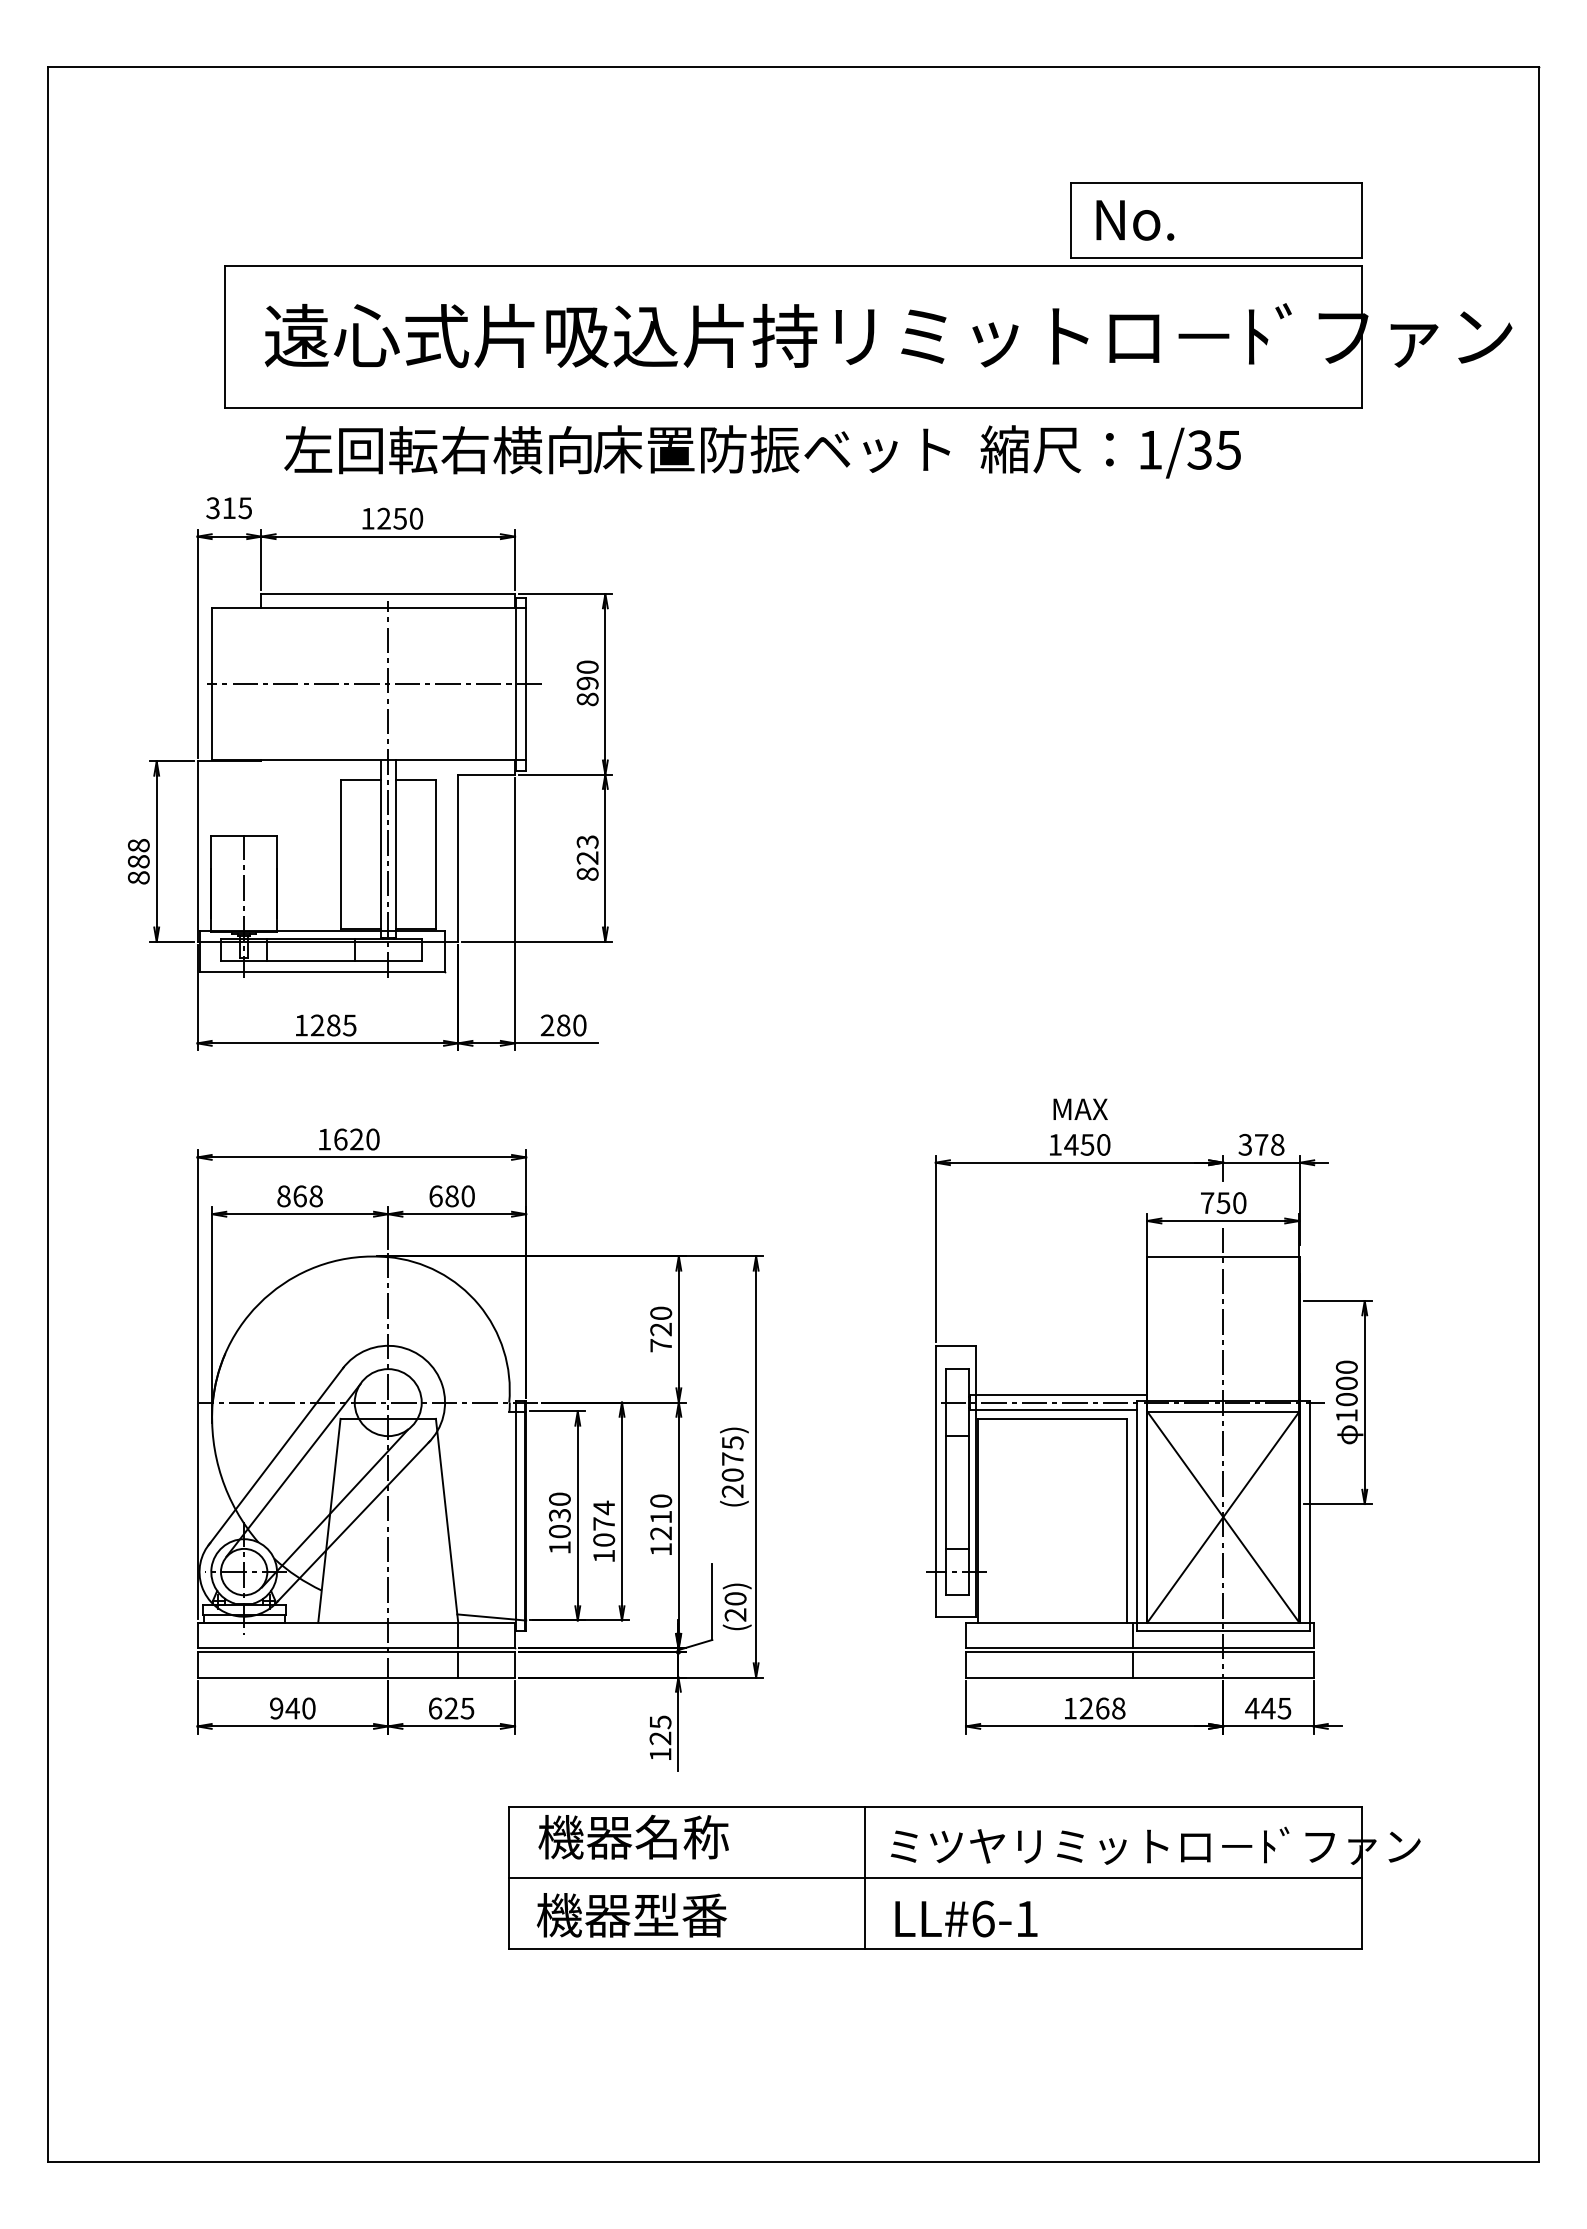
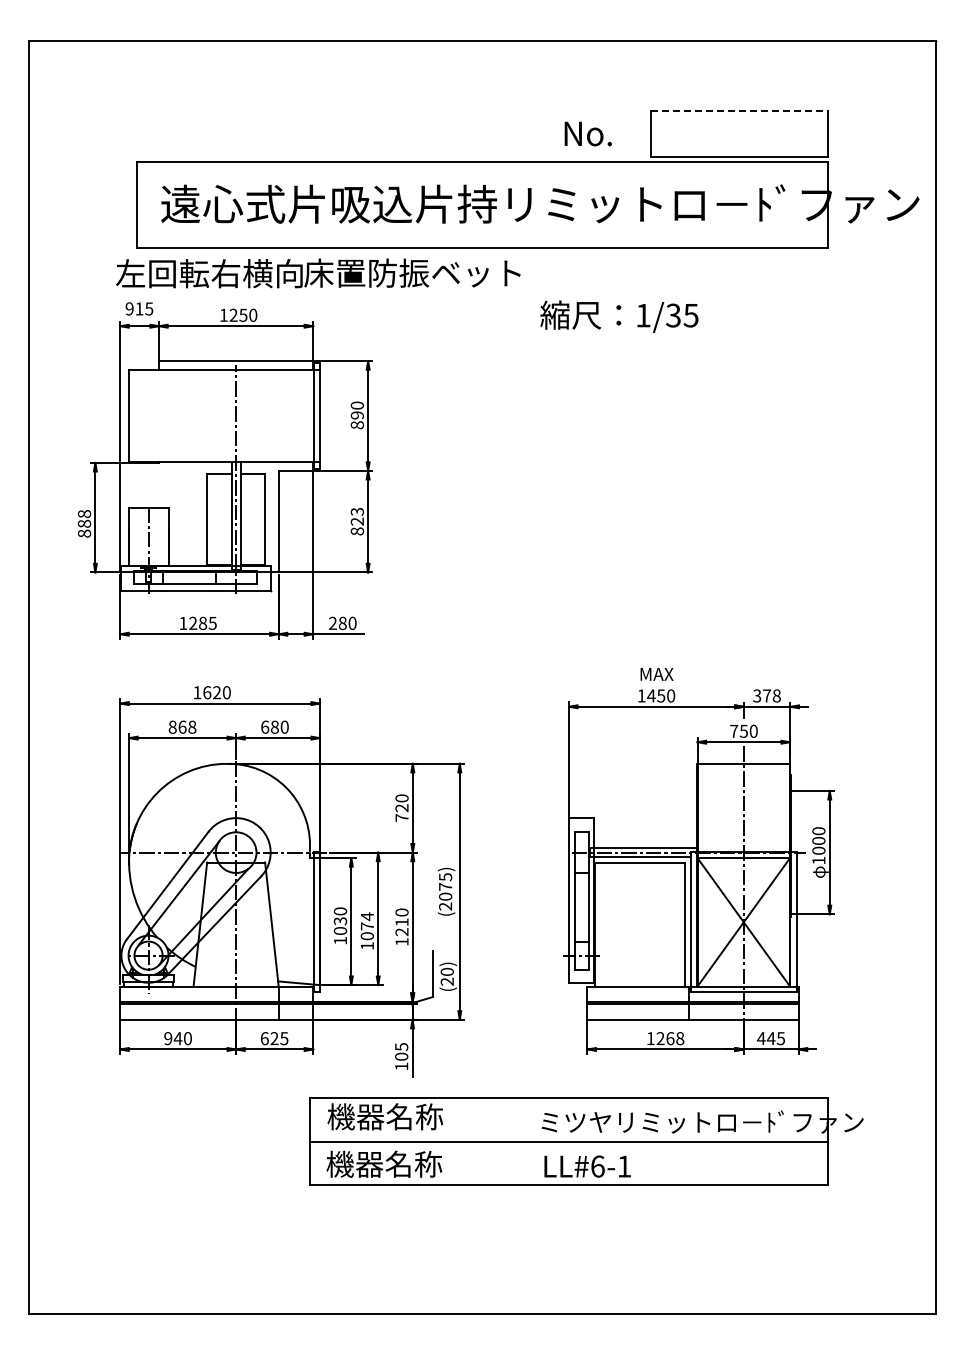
line: (1217, 183) -> (740, 111), solid -> dashed
text: (1134, 219) -> (587, 133), moved
text: (617, 449) -> (318, 273), moved
text: (1110, 451) -> (619, 316), moved
text: (212, 507) -> (129, 308), 315 -> 915
line: (374, 685) -> (227, 416), removed
text: (660, 1737) -> (401, 1056), 125 -> 105
line: (864, 1877) -> (525, 1141), removed
text: (679, 1913) -> (413, 1163), 機器型番 -> 機器名称

